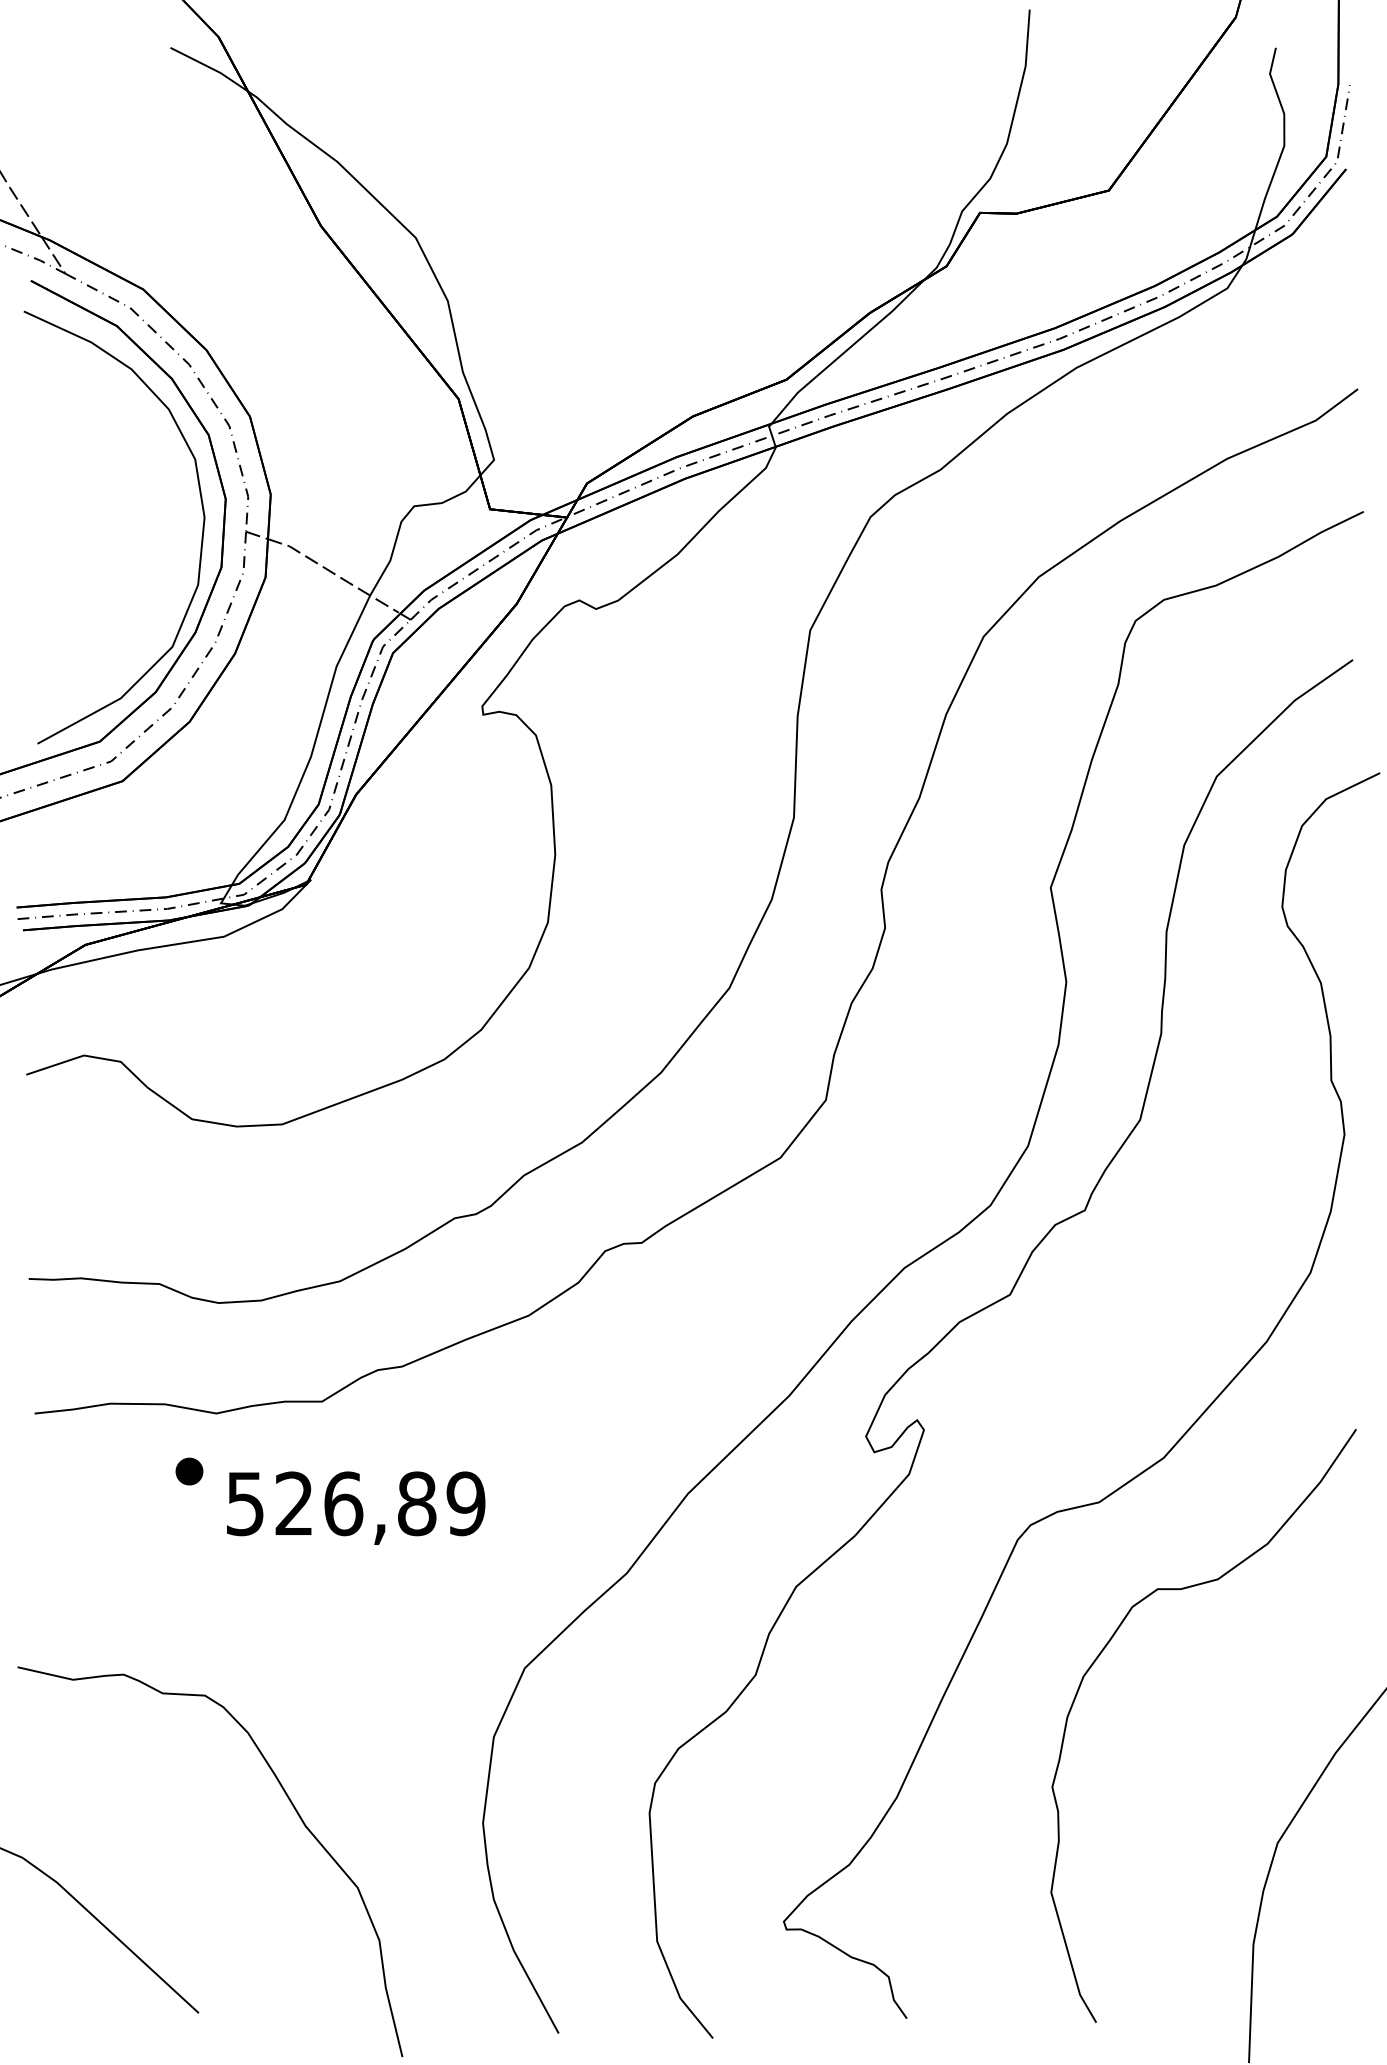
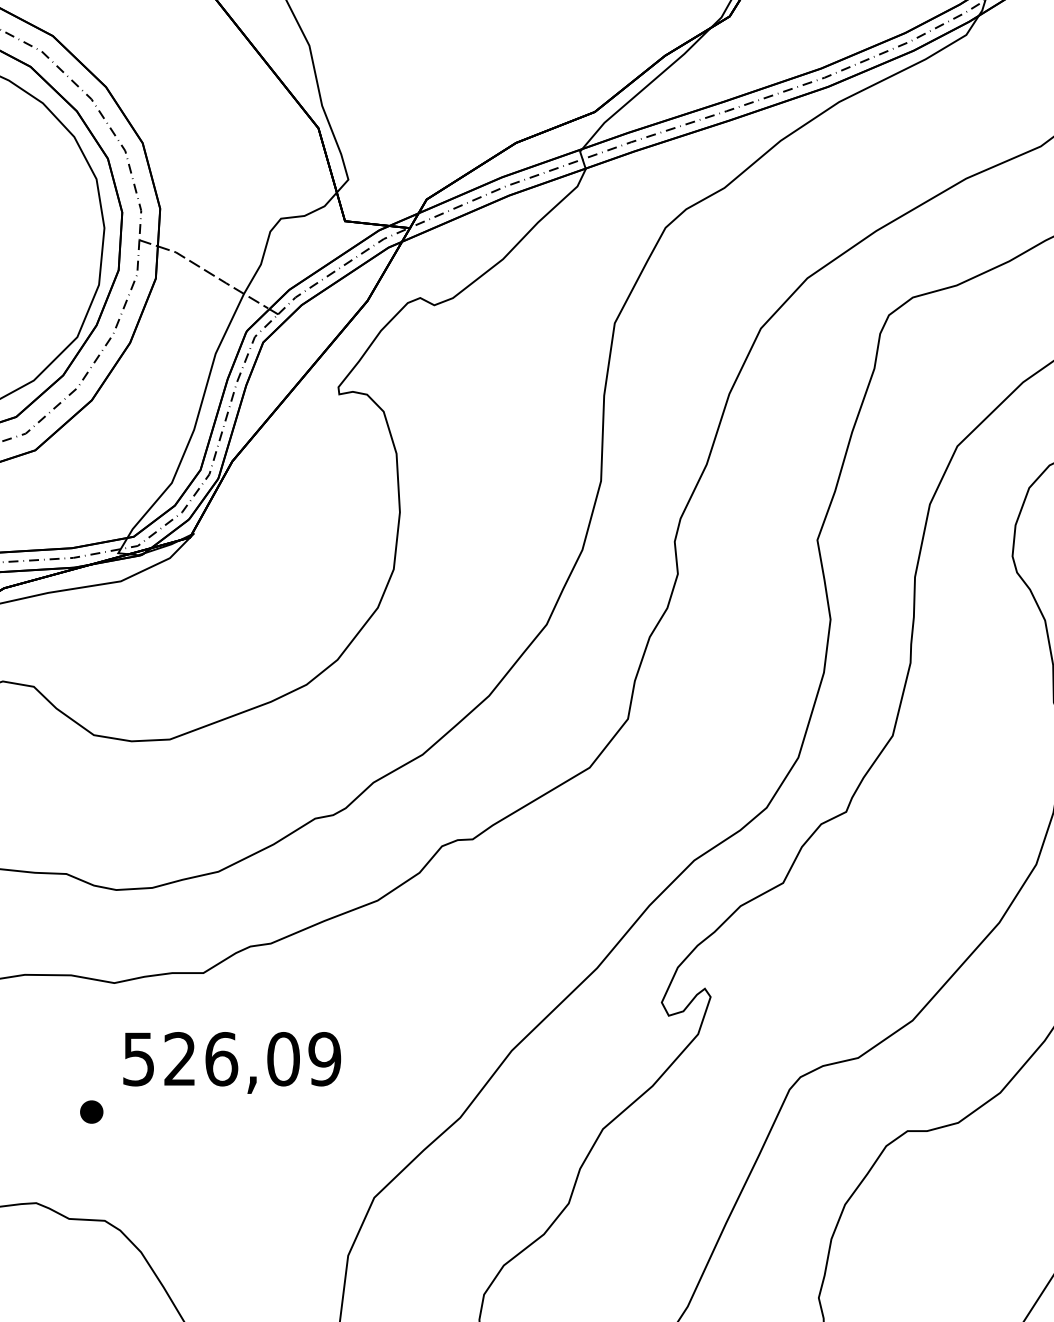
part: (189, 1471) -> (91, 1112), moved
text: (416, 1503) -> (283, 1058), 526,89 -> 526,09

